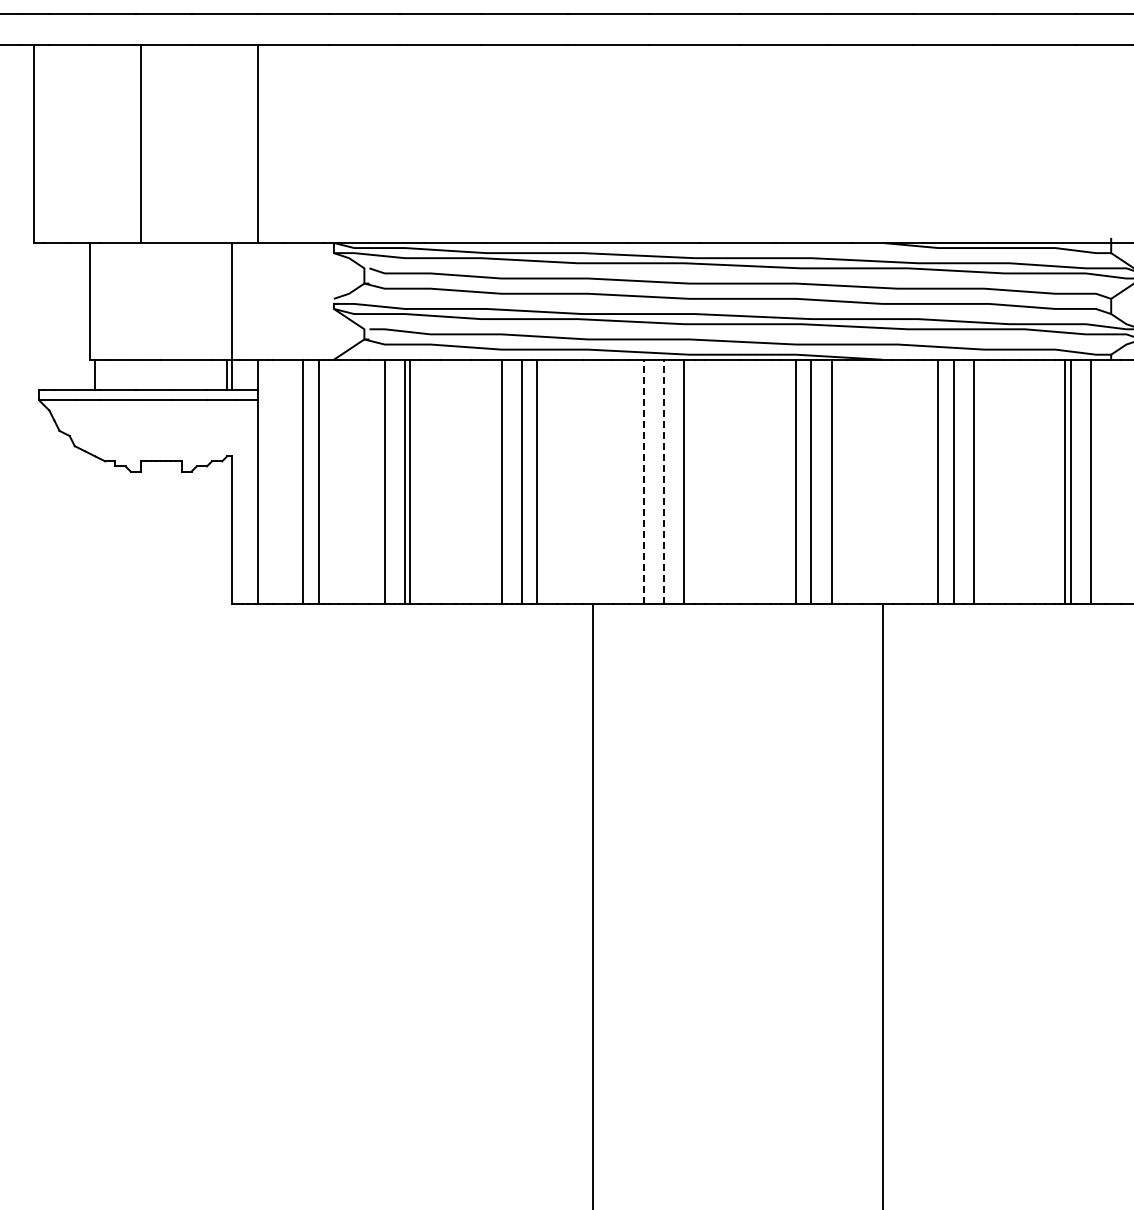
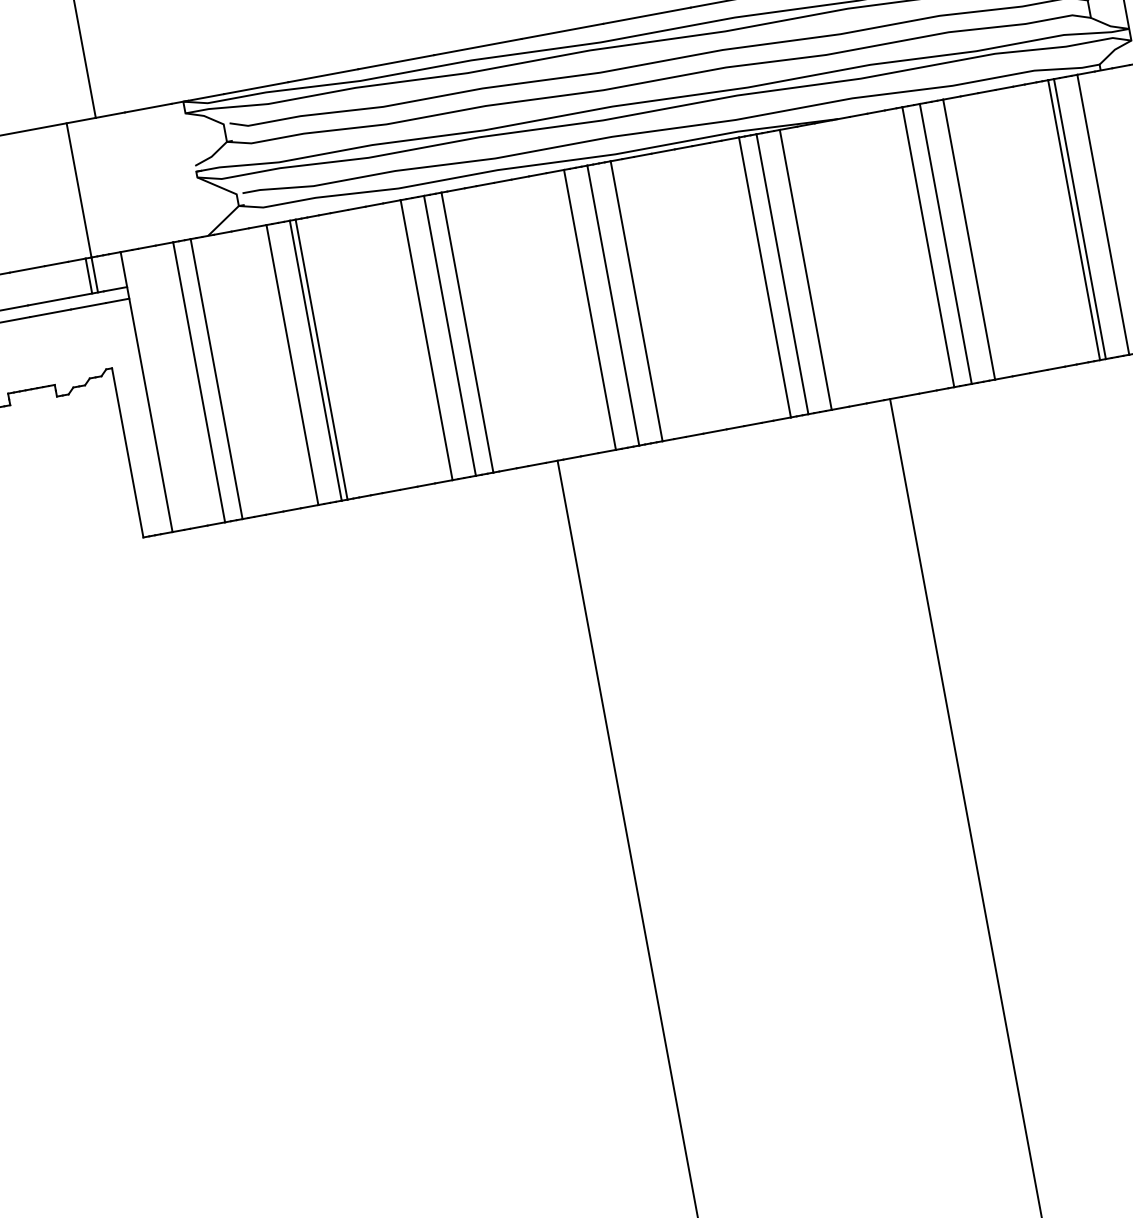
line: (643, 481) -> (589, 309), dashed -> solid
line: (664, 481) -> (613, 305), dashed -> solid

